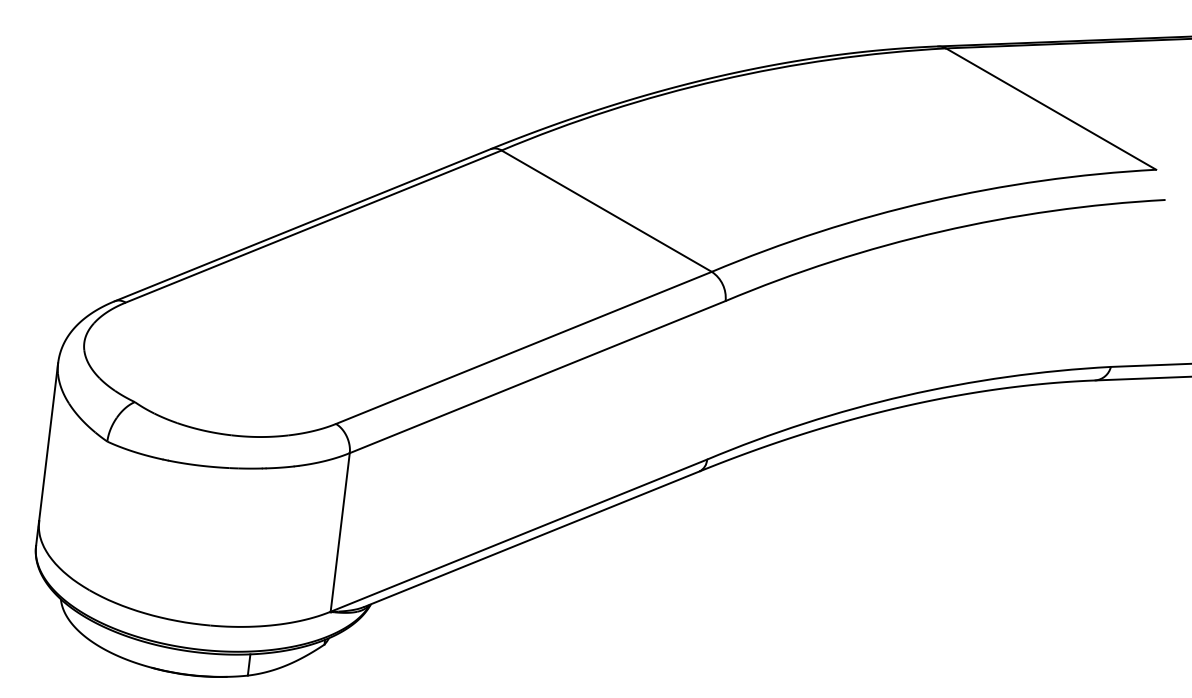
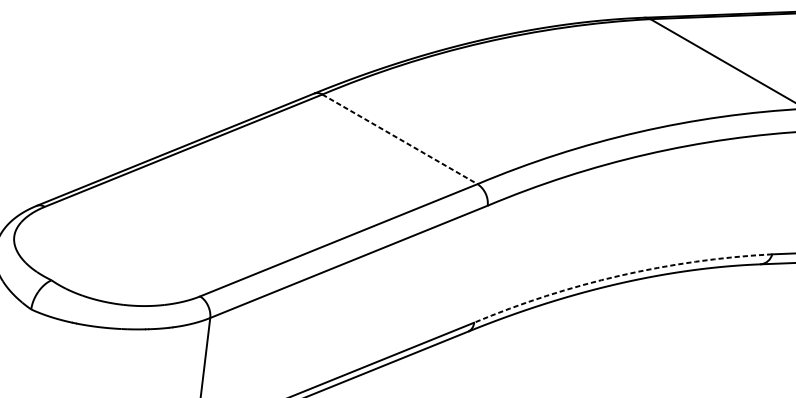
line: (607, 211) -> (400, 139), solid -> dashed
arc: (905, 395) -> (620, 275), solid -> dashed

